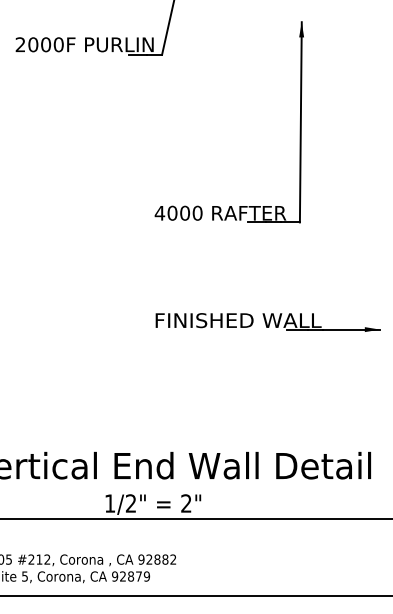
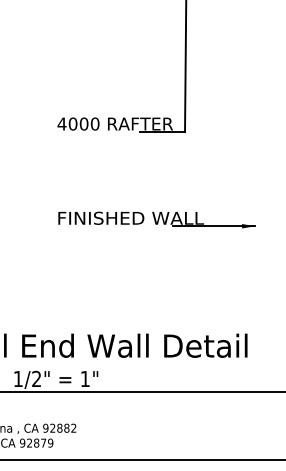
text: (186, 503) -> (85, 378), 2" -> 1"

